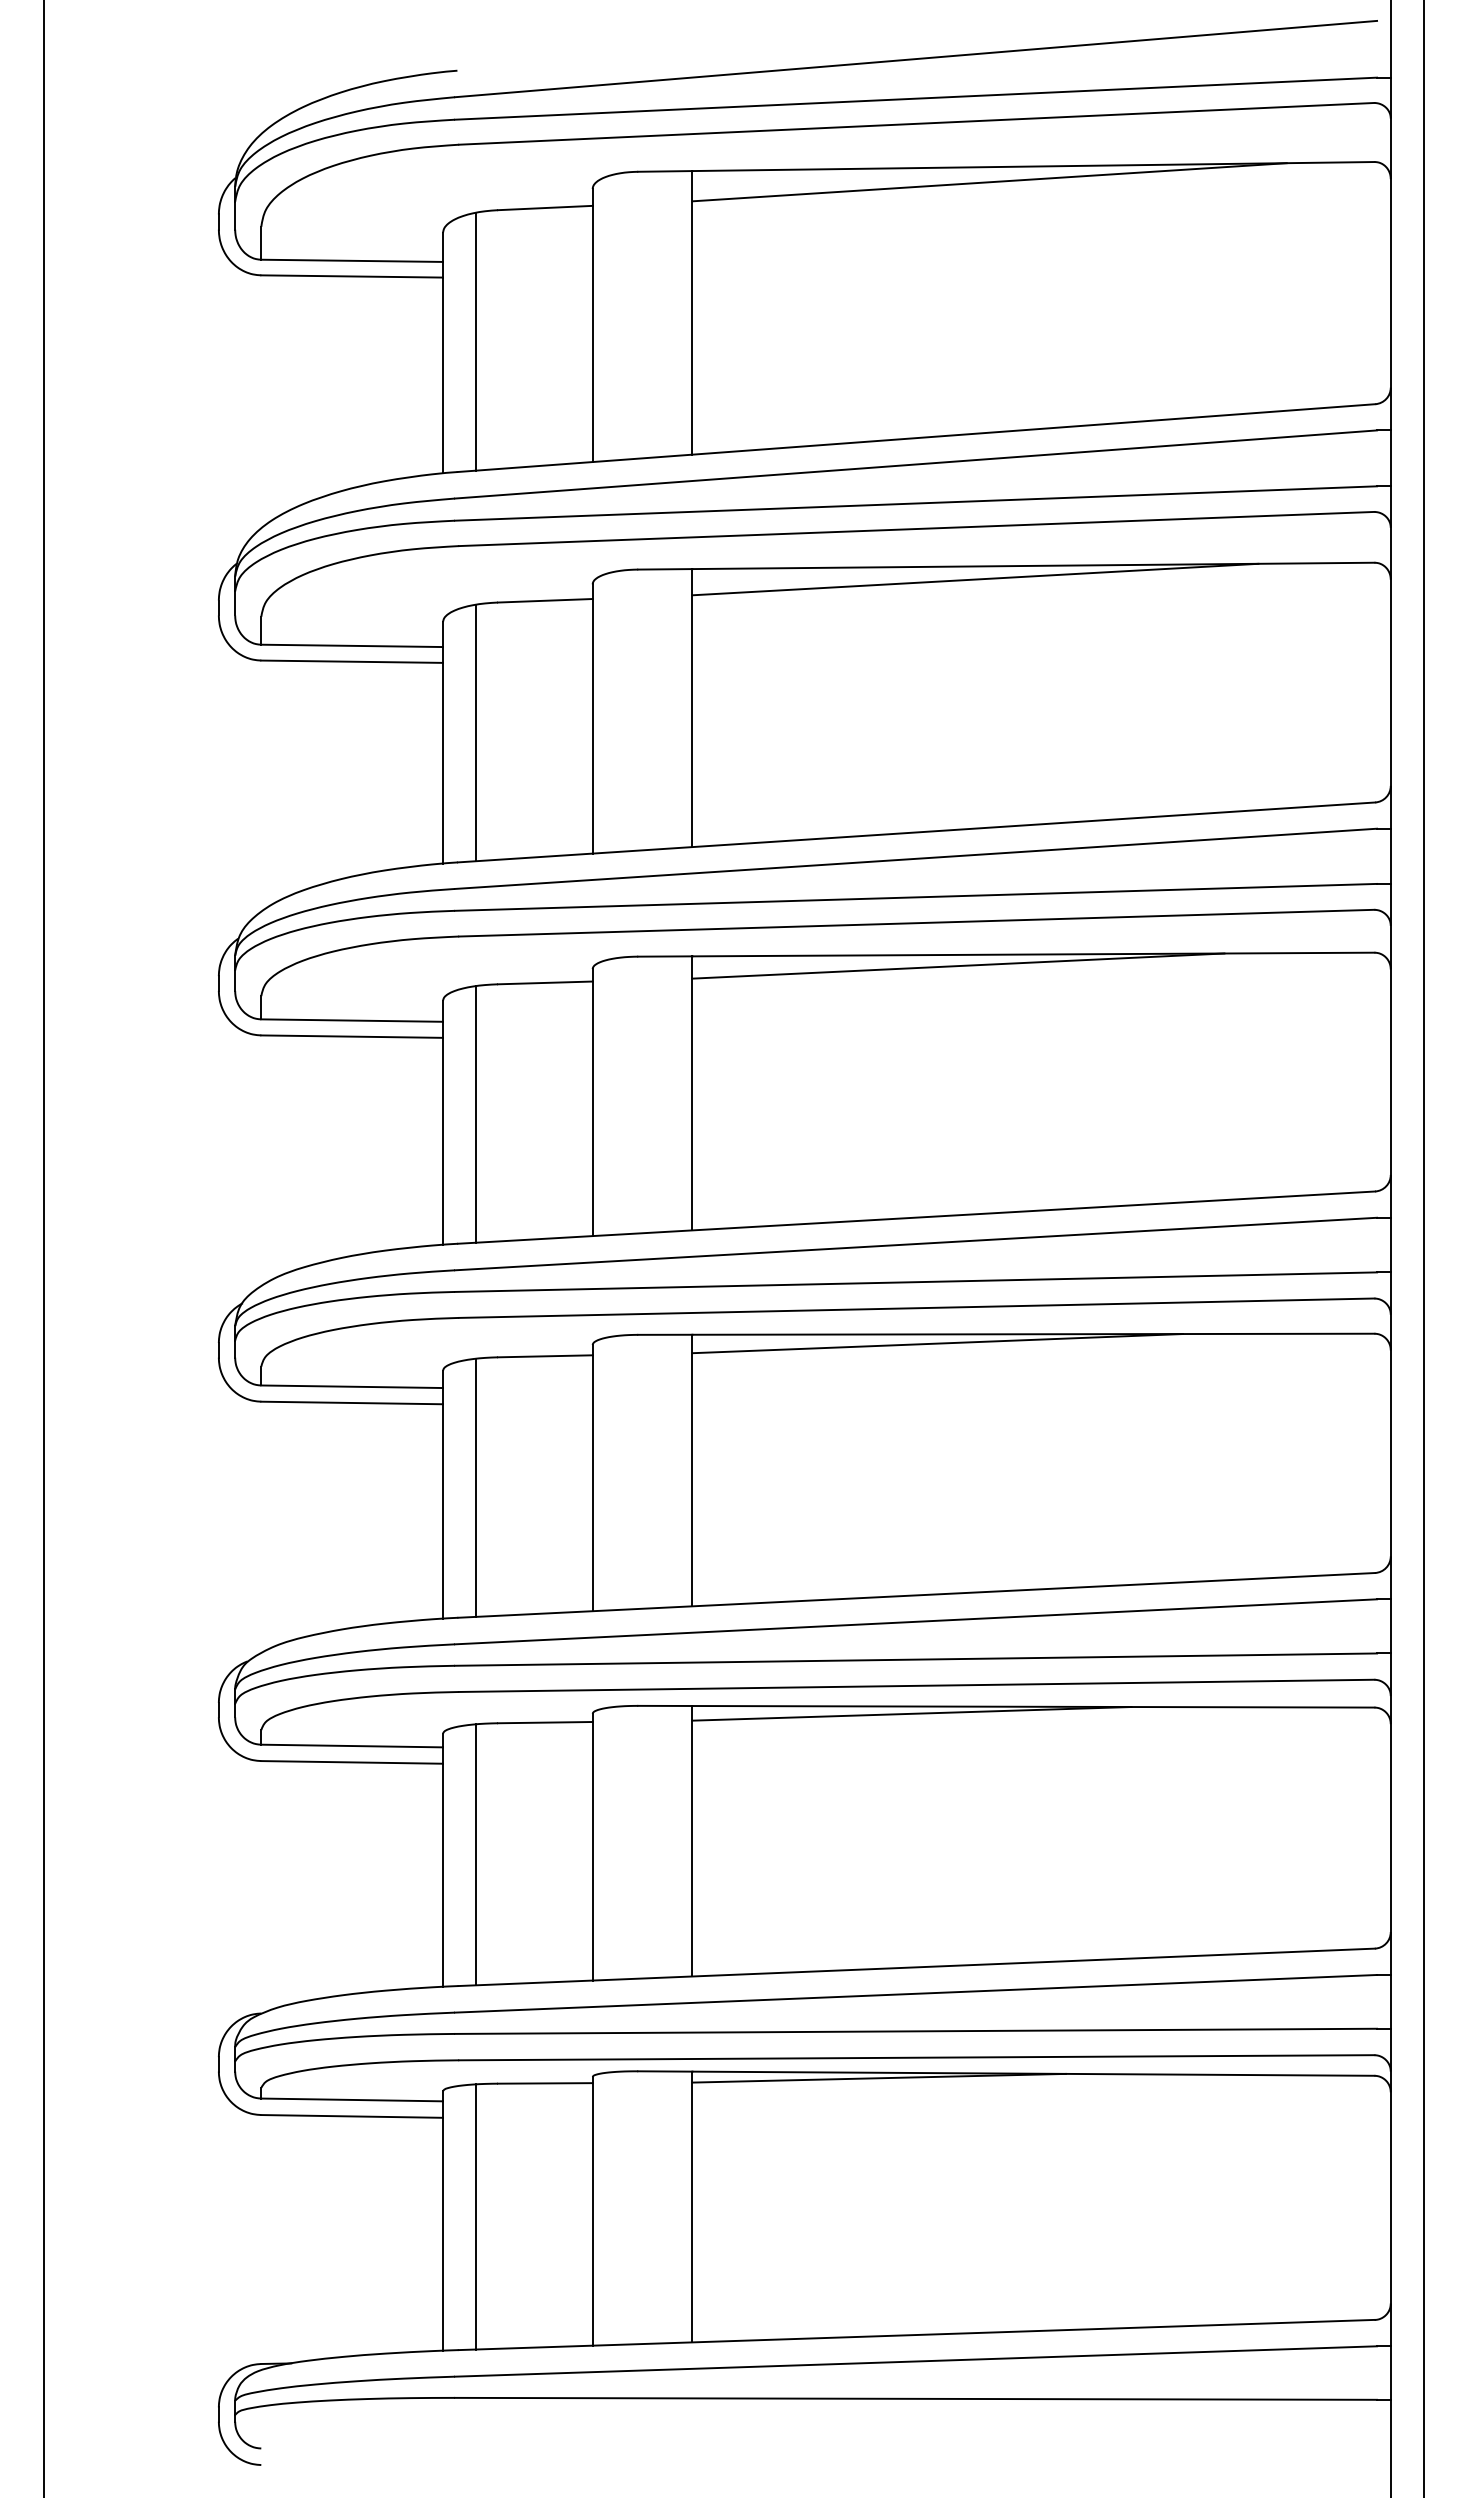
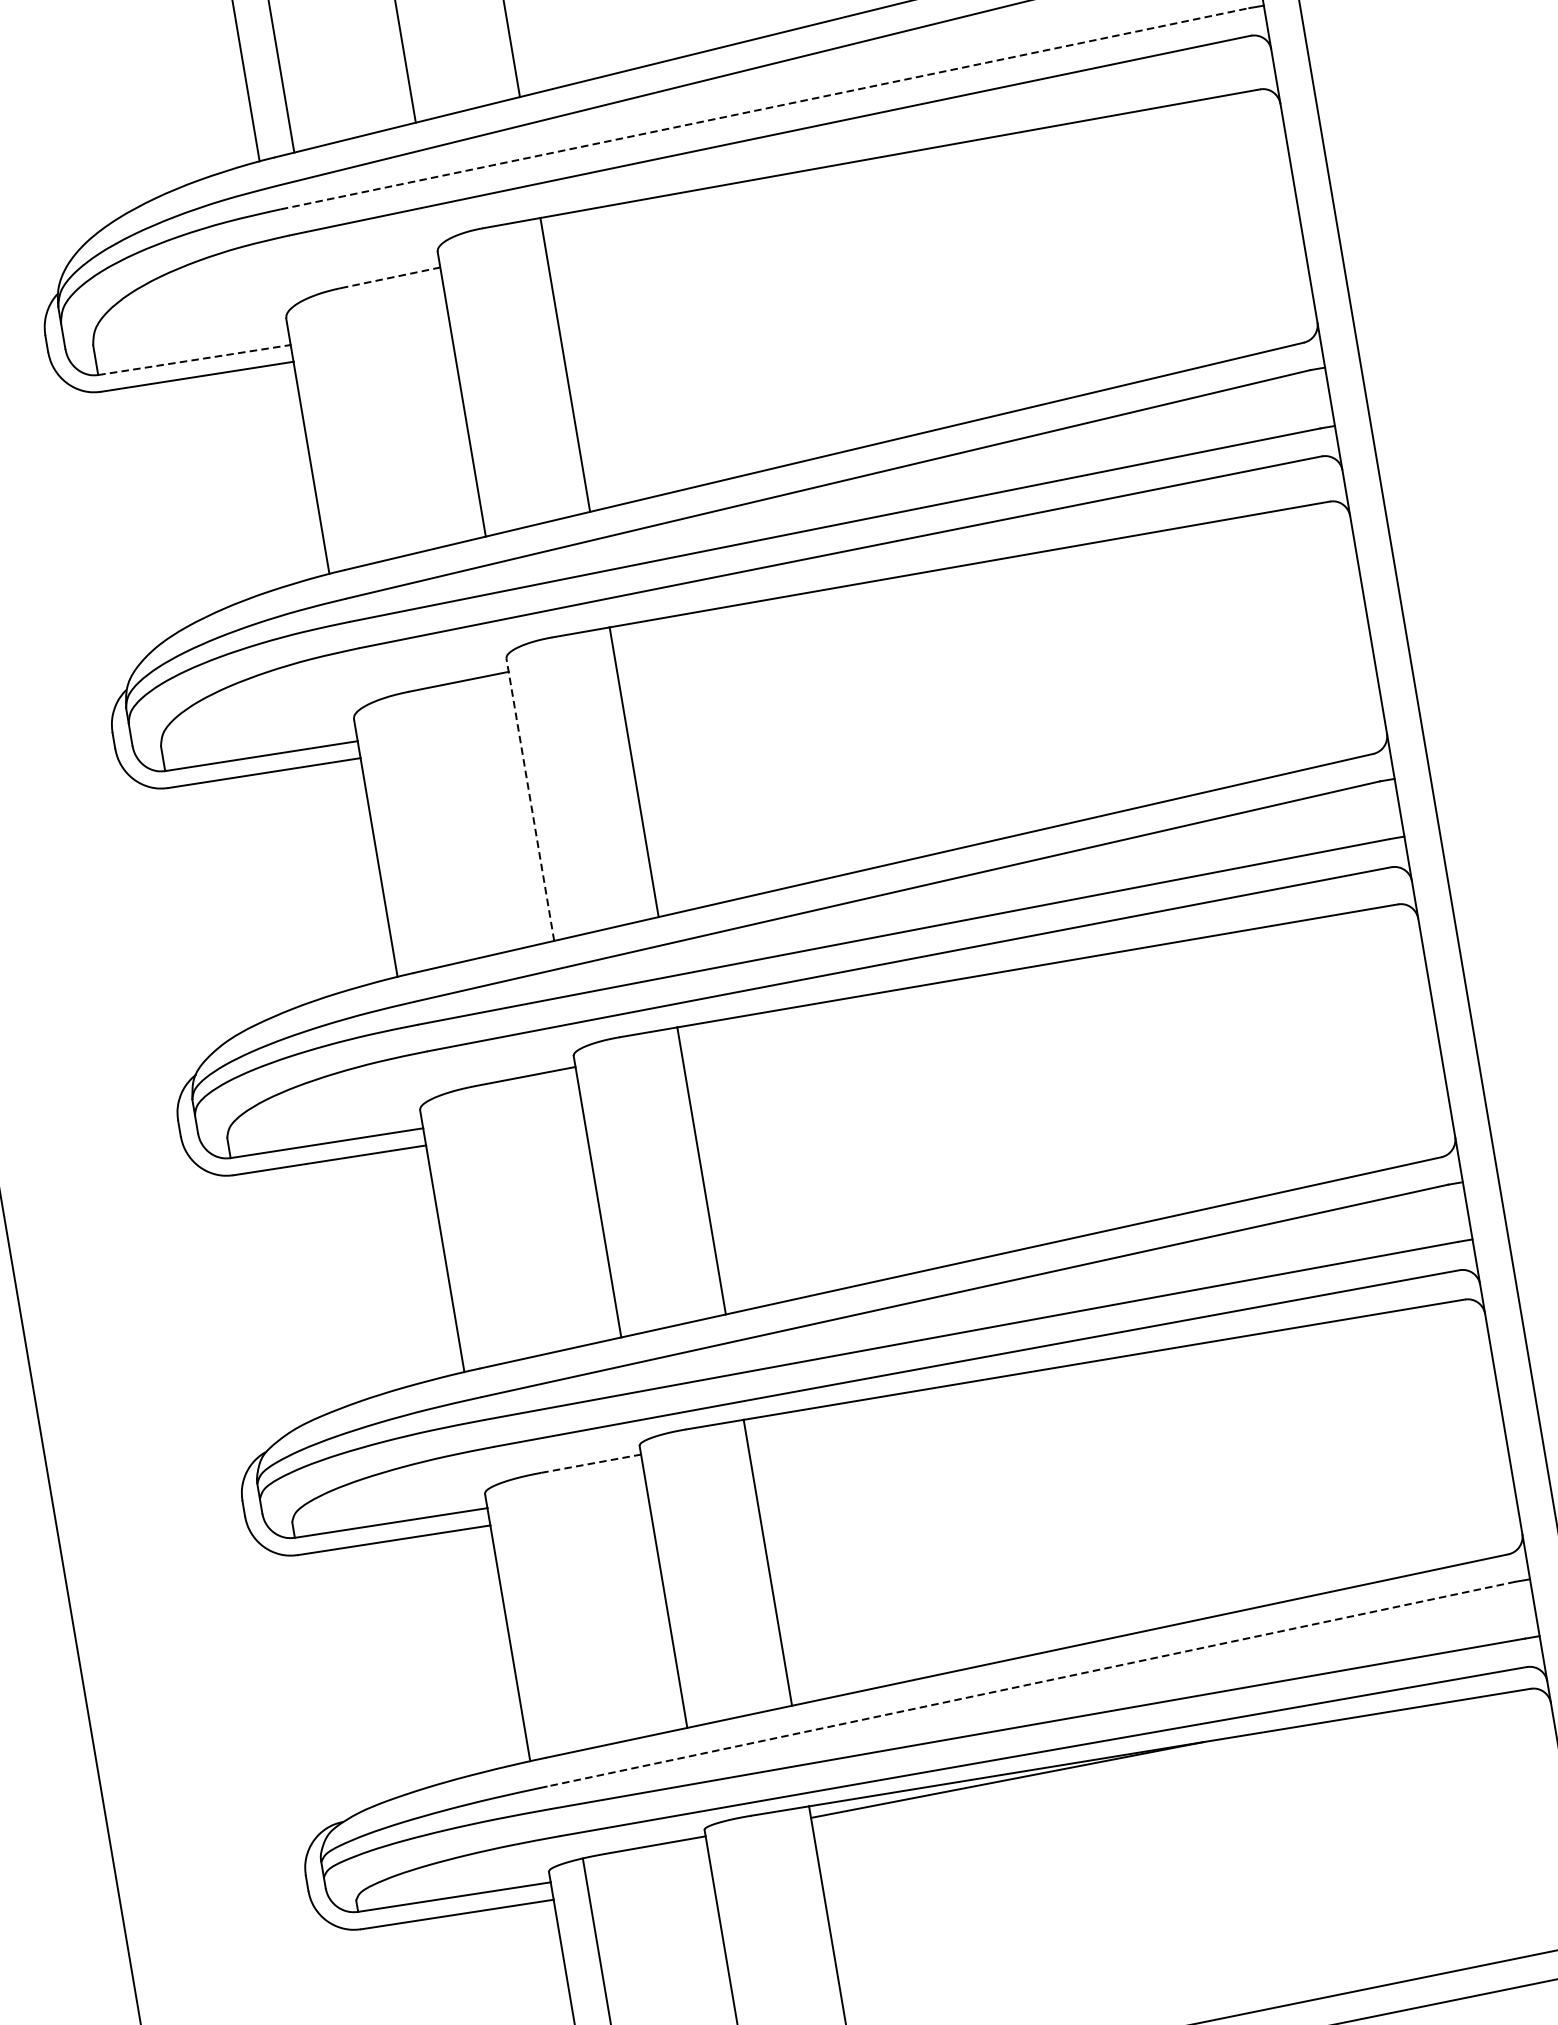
line: (916, 503) -> (765, 108), solid -> dashed
line: (975, 579) -> (841, 178), removed
line: (545, 600) -> (390, 277), solid -> dashed
line: (352, 645) -> (194, 359), solid -> dashed
line: (476, 732) -> (341, 429), removed
line: (958, 965) -> (892, 589), removed
line: (592, 1102) -> (530, 799), solid -> dashed
line: (476, 1114) -> (409, 833), removed
line: (937, 1343) -> (937, 992), removed
line: (476, 1487) -> (476, 1227), removed
line: (911, 1713) -> (976, 1388), removed
line: (545, 1722) -> (591, 1463), solid -> dashed
line: (476, 1854) -> (542, 1615), removed
line: (915, 1993) -> (1030, 1683), solid -> dashed

